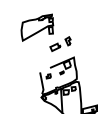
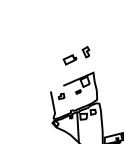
part: (37, 27) -> (47, 34), removed

